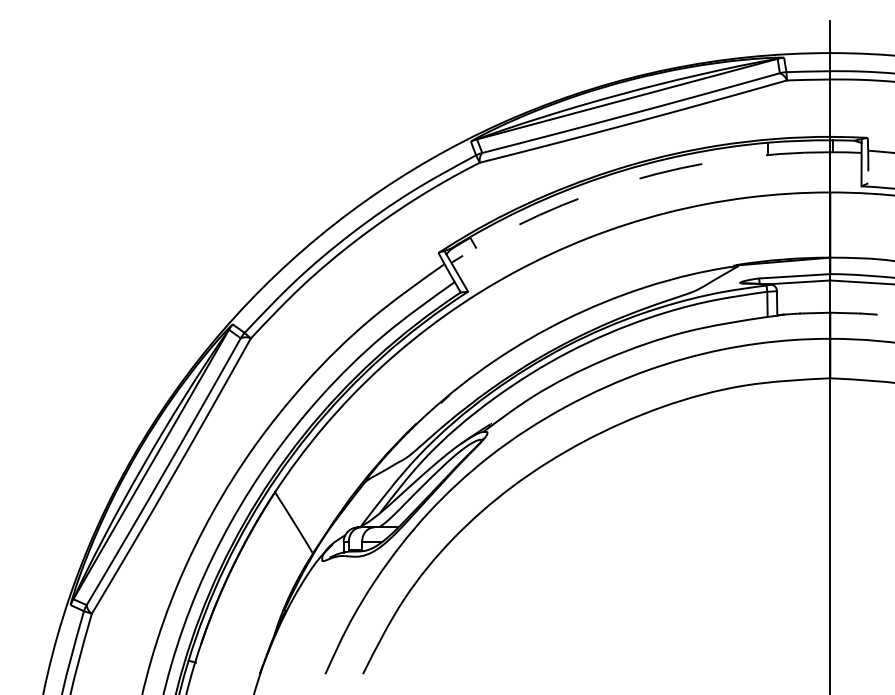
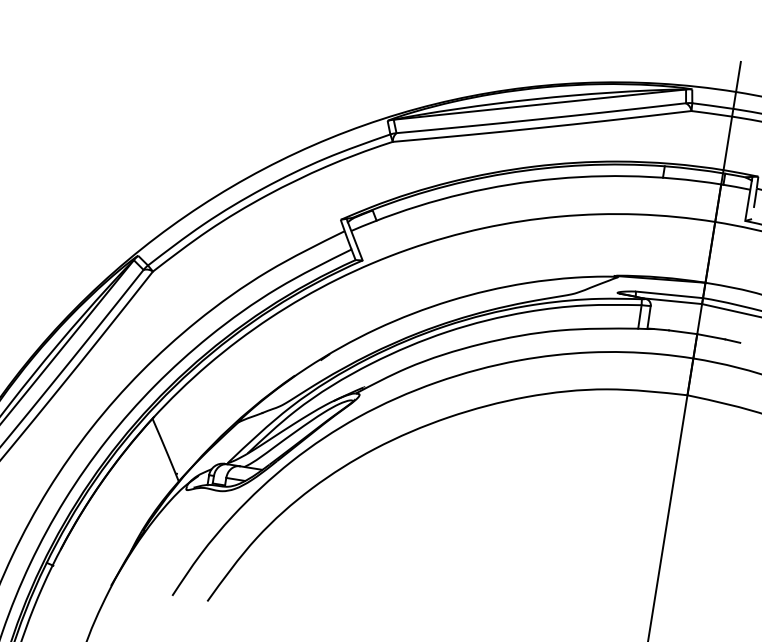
arc: (632, 180) -> (532, 181), dashed -> solid

